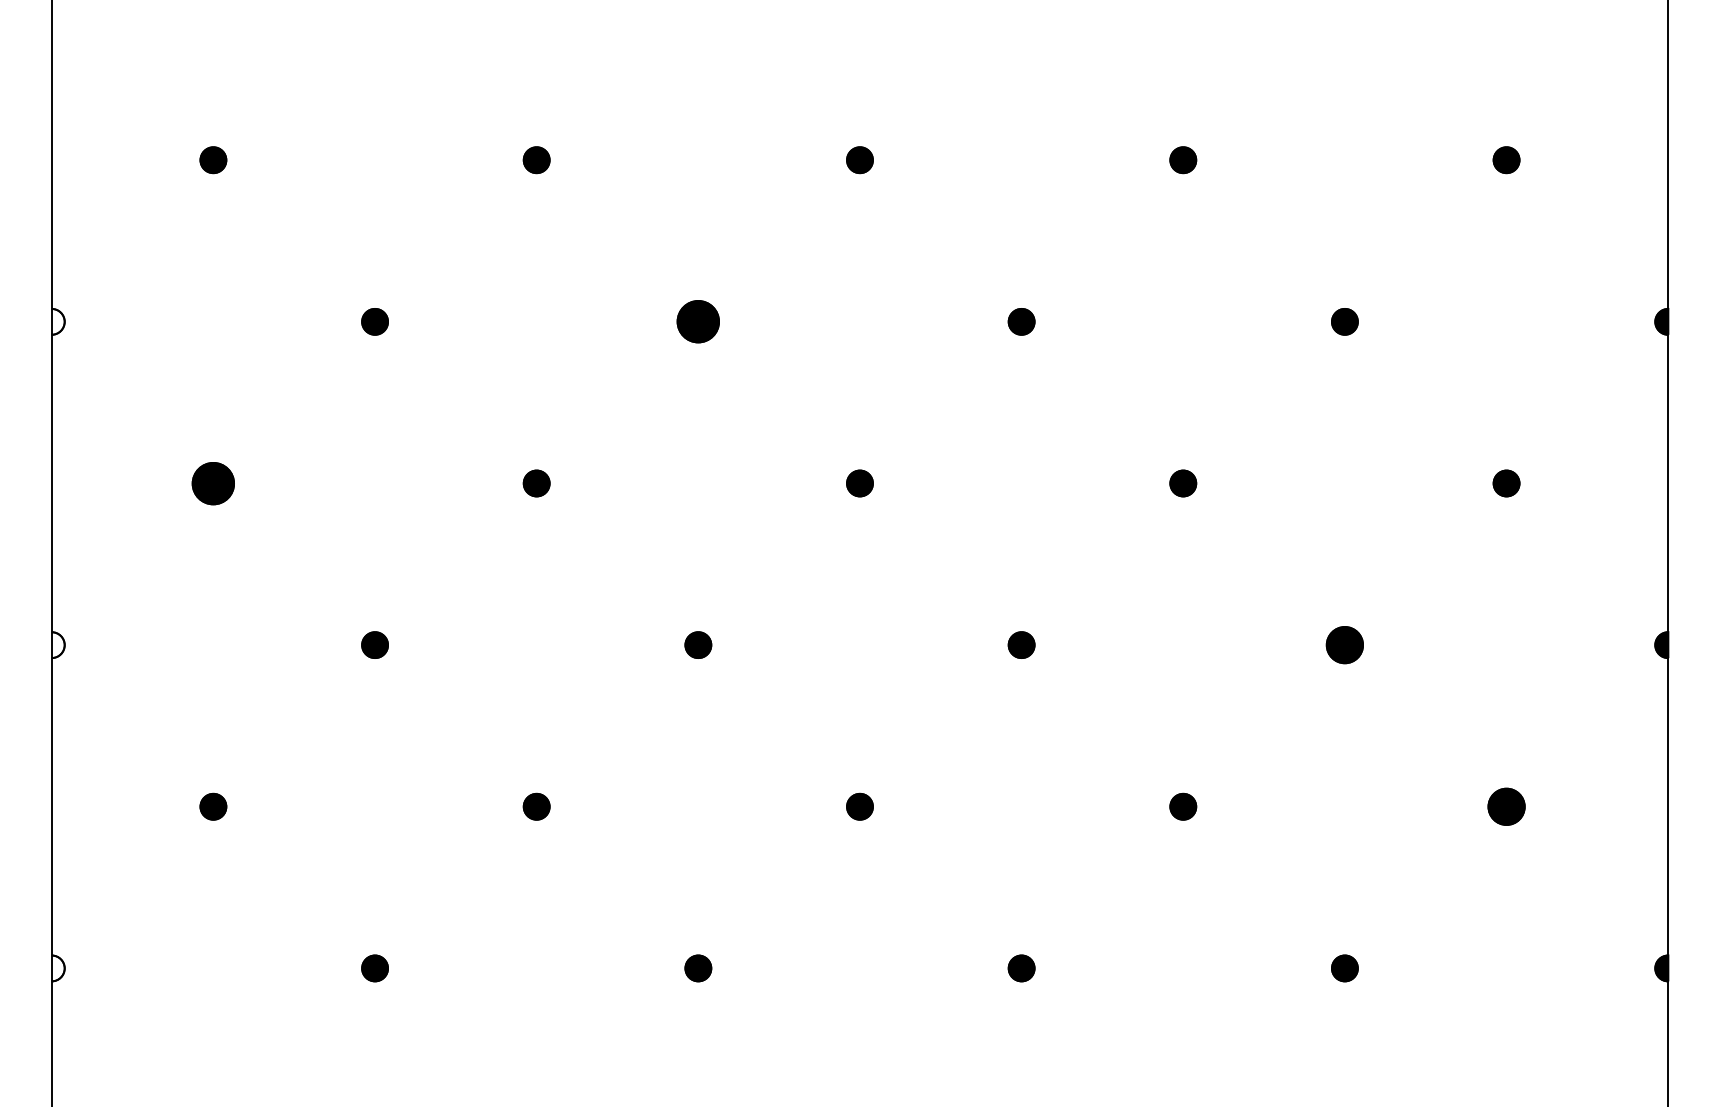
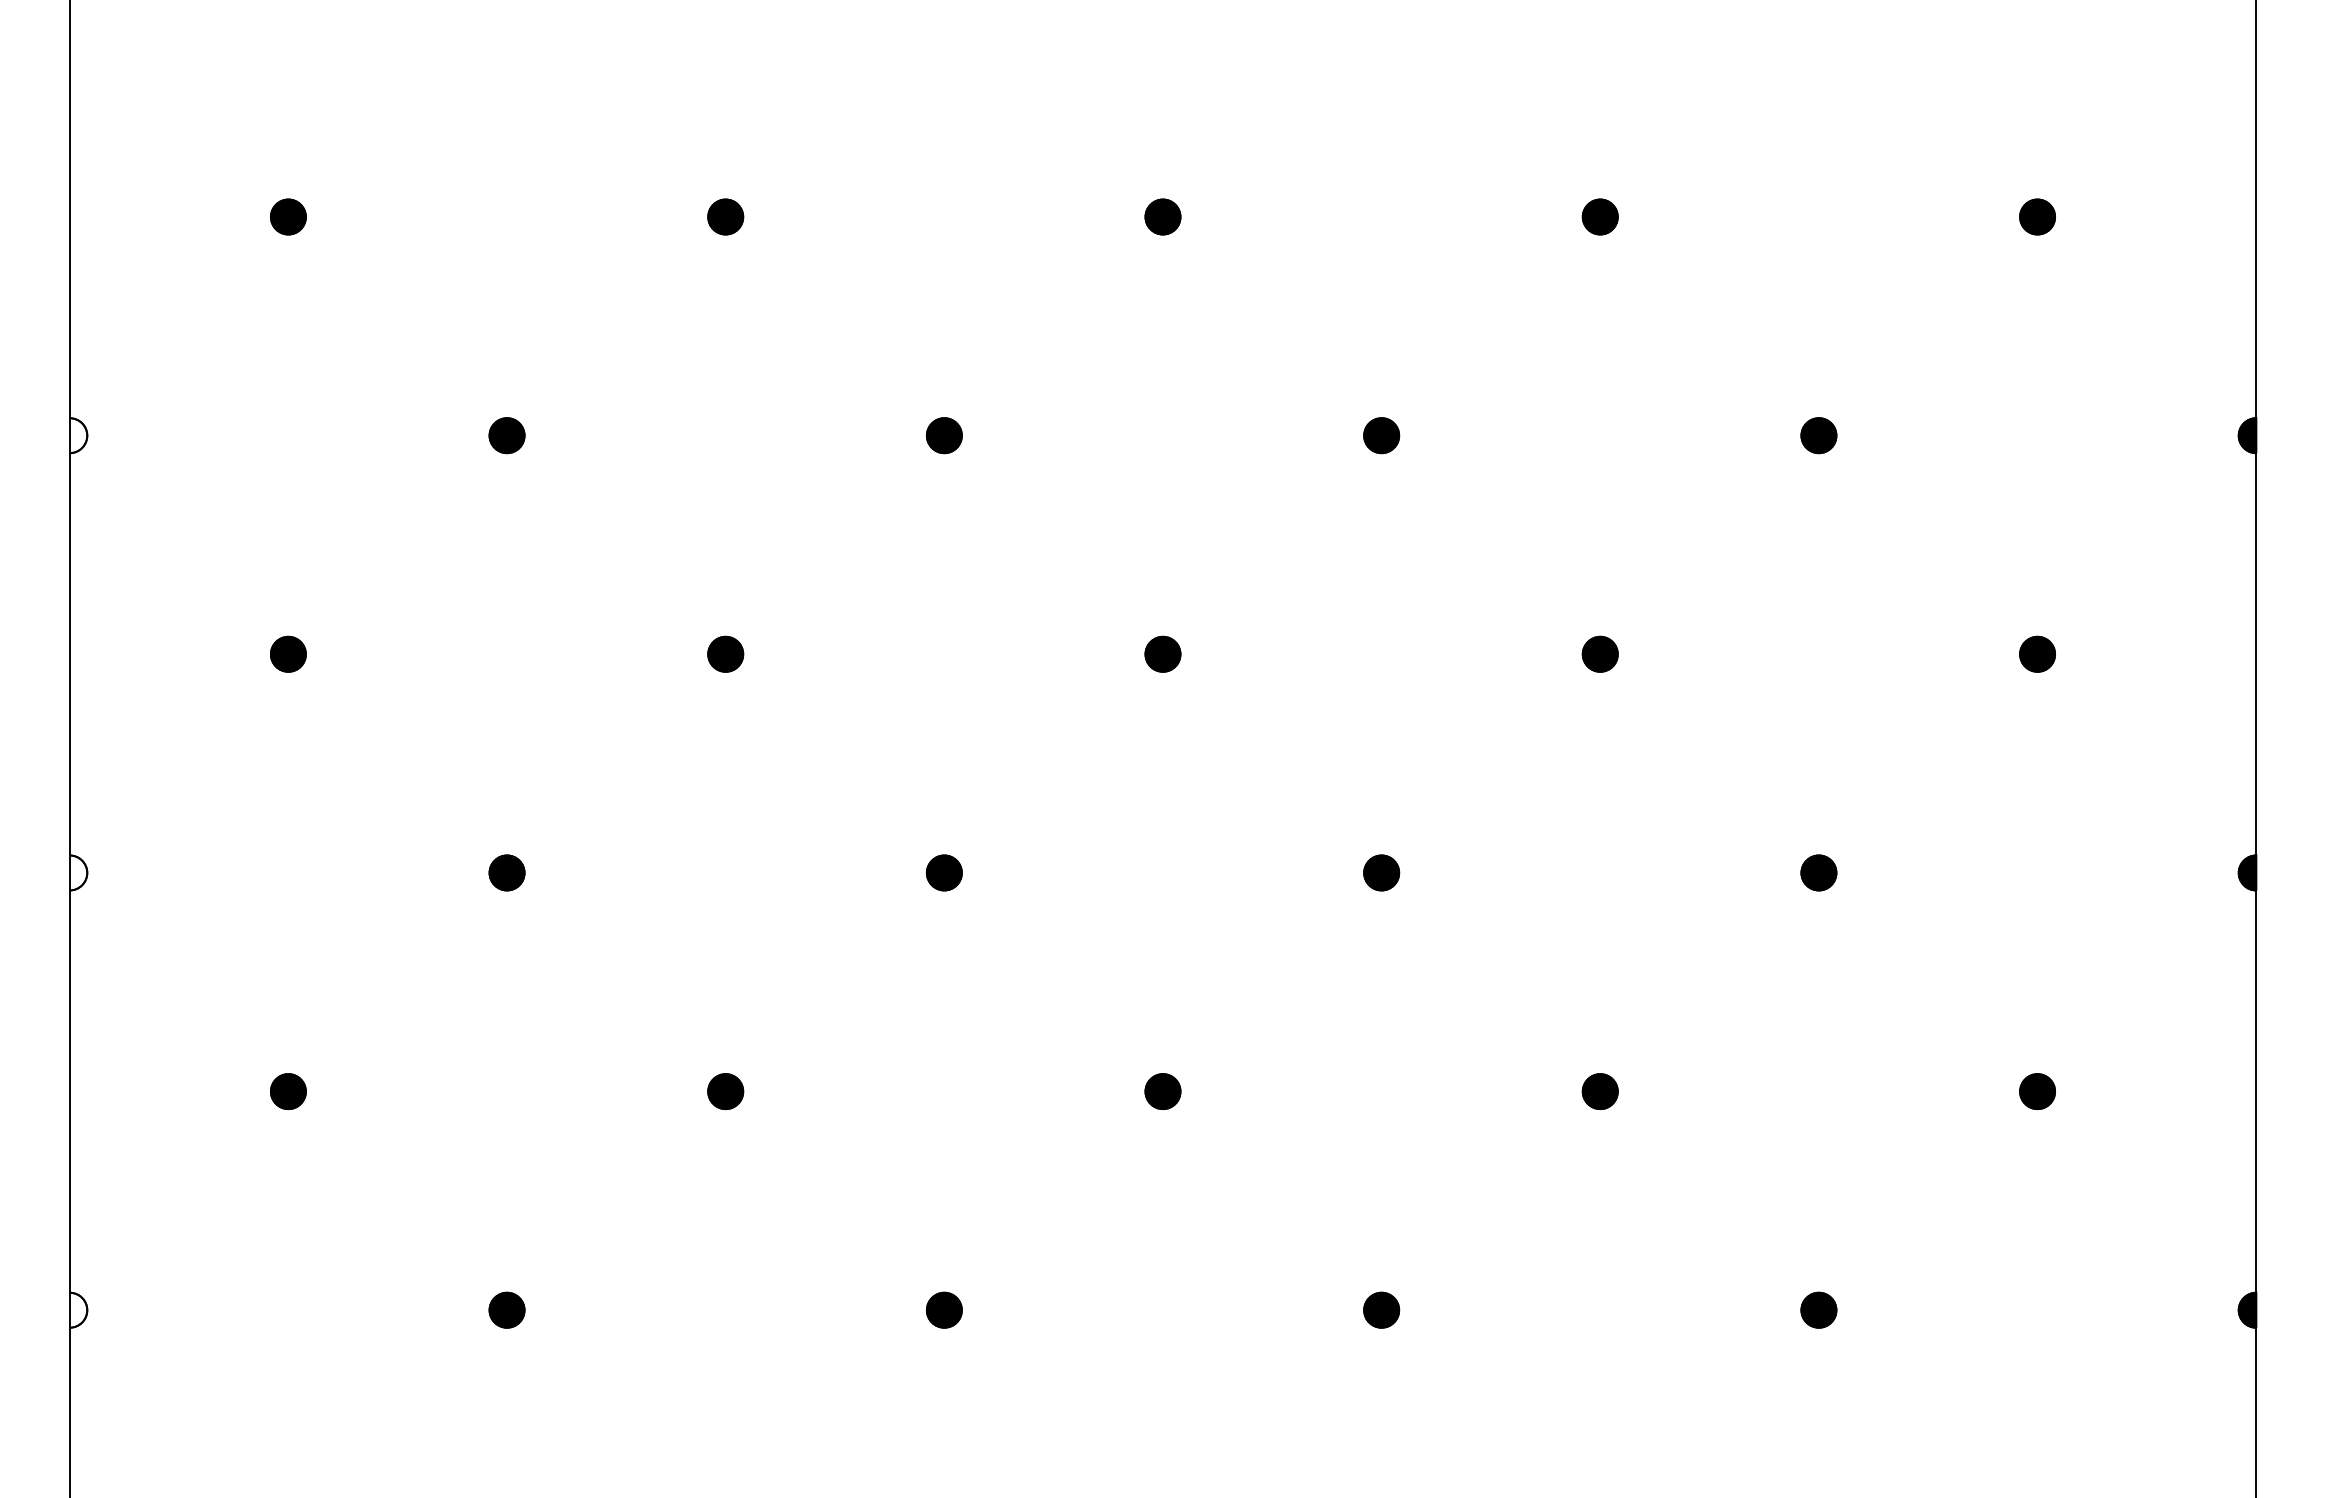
part: (698, 321) -> (944, 435), size x0.62
part: (213, 482) -> (288, 653), size x0.62
part: (1344, 644) -> (1818, 872), size x0.71
part: (1506, 806) -> (2037, 1091), size x0.71

